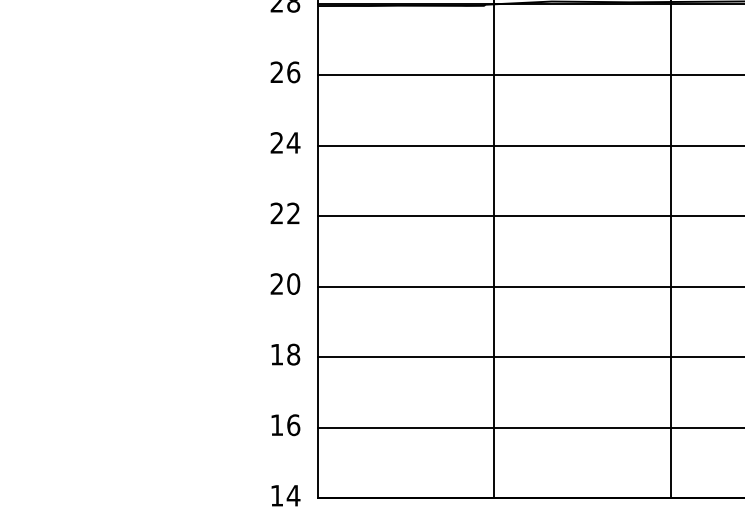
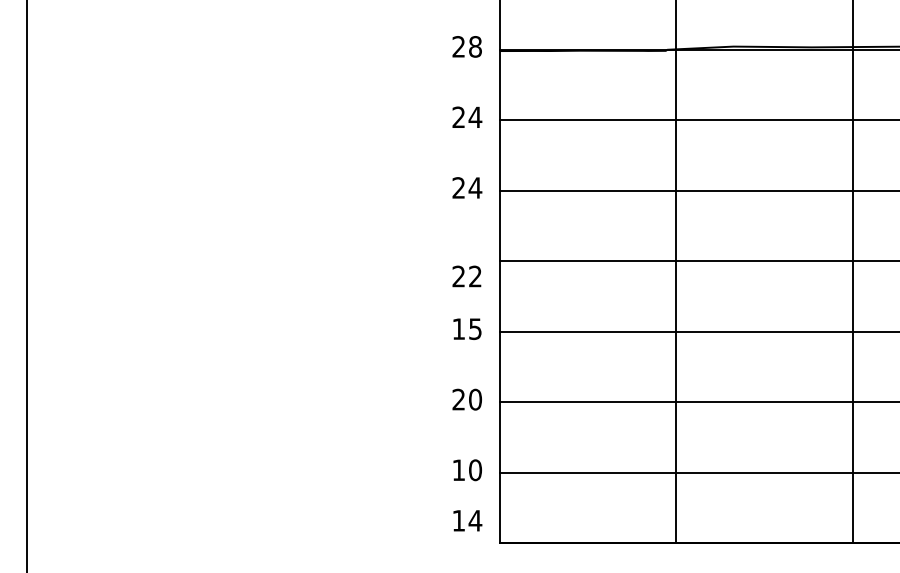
text: (293, 72) -> (475, 117), 26 -> 24
text: (284, 213) -> (466, 276), moved
text: (285, 283) -> (467, 328), 20 -> 15
text: (285, 354) -> (467, 399), 18 -> 20
text: (293, 424) -> (475, 469), 16 -> 10
text: (285, 495) -> (467, 520), moved

